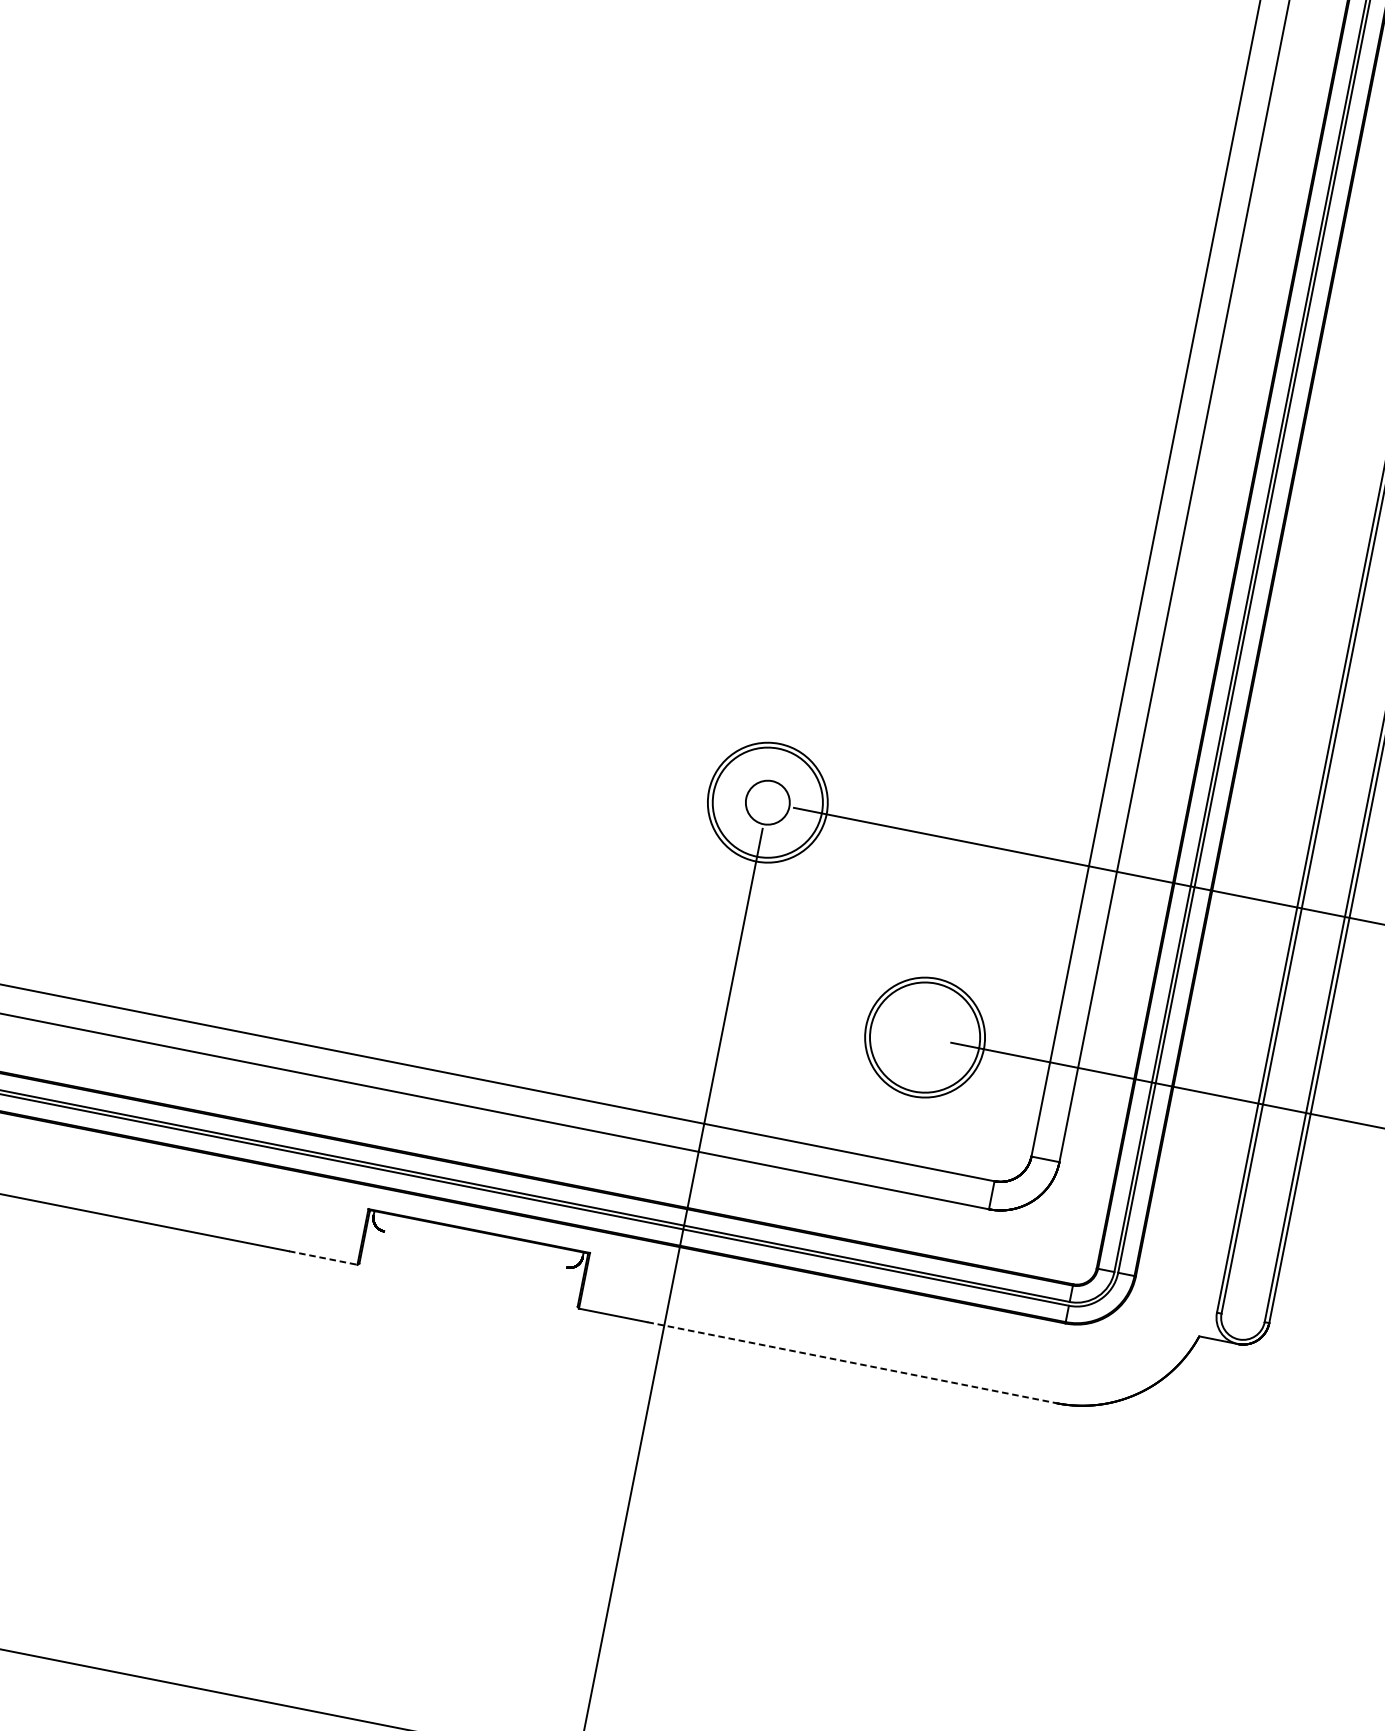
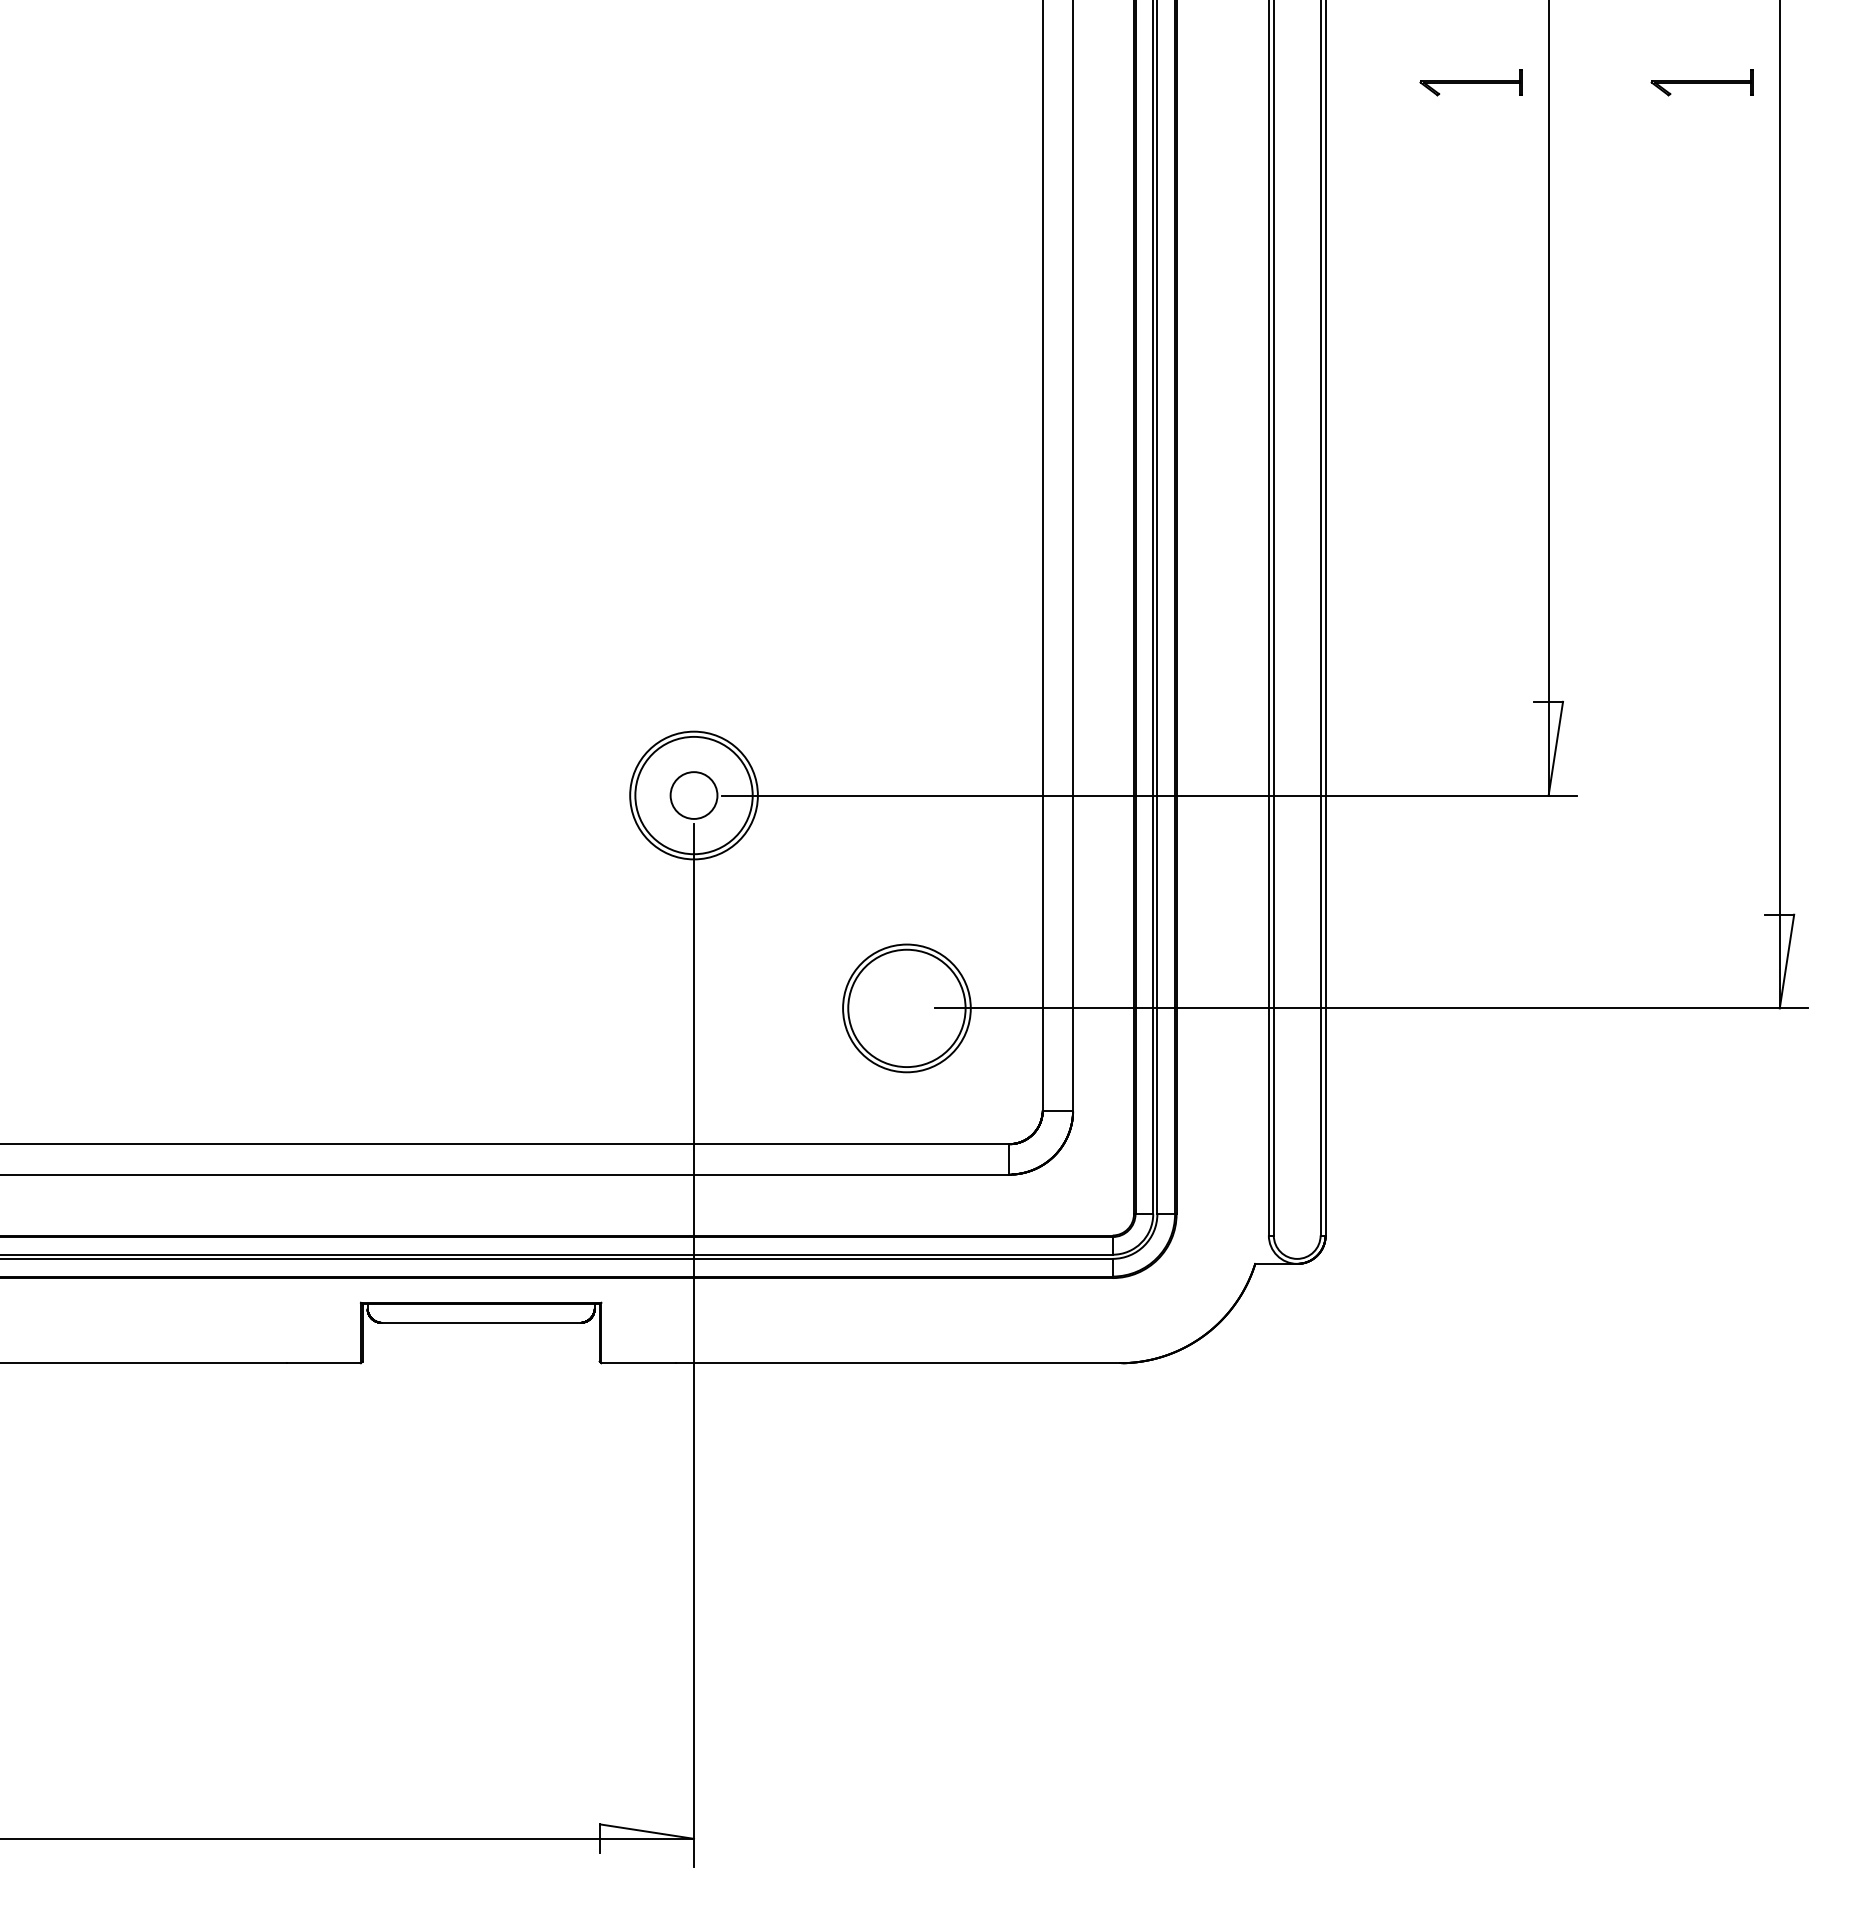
line: (475, 1249) -> (480, 1322), added
line: (323, 1258) -> (324, 1363), dashed -> solid
line: (852, 1363) -> (898, 1363), dashed -> solid

